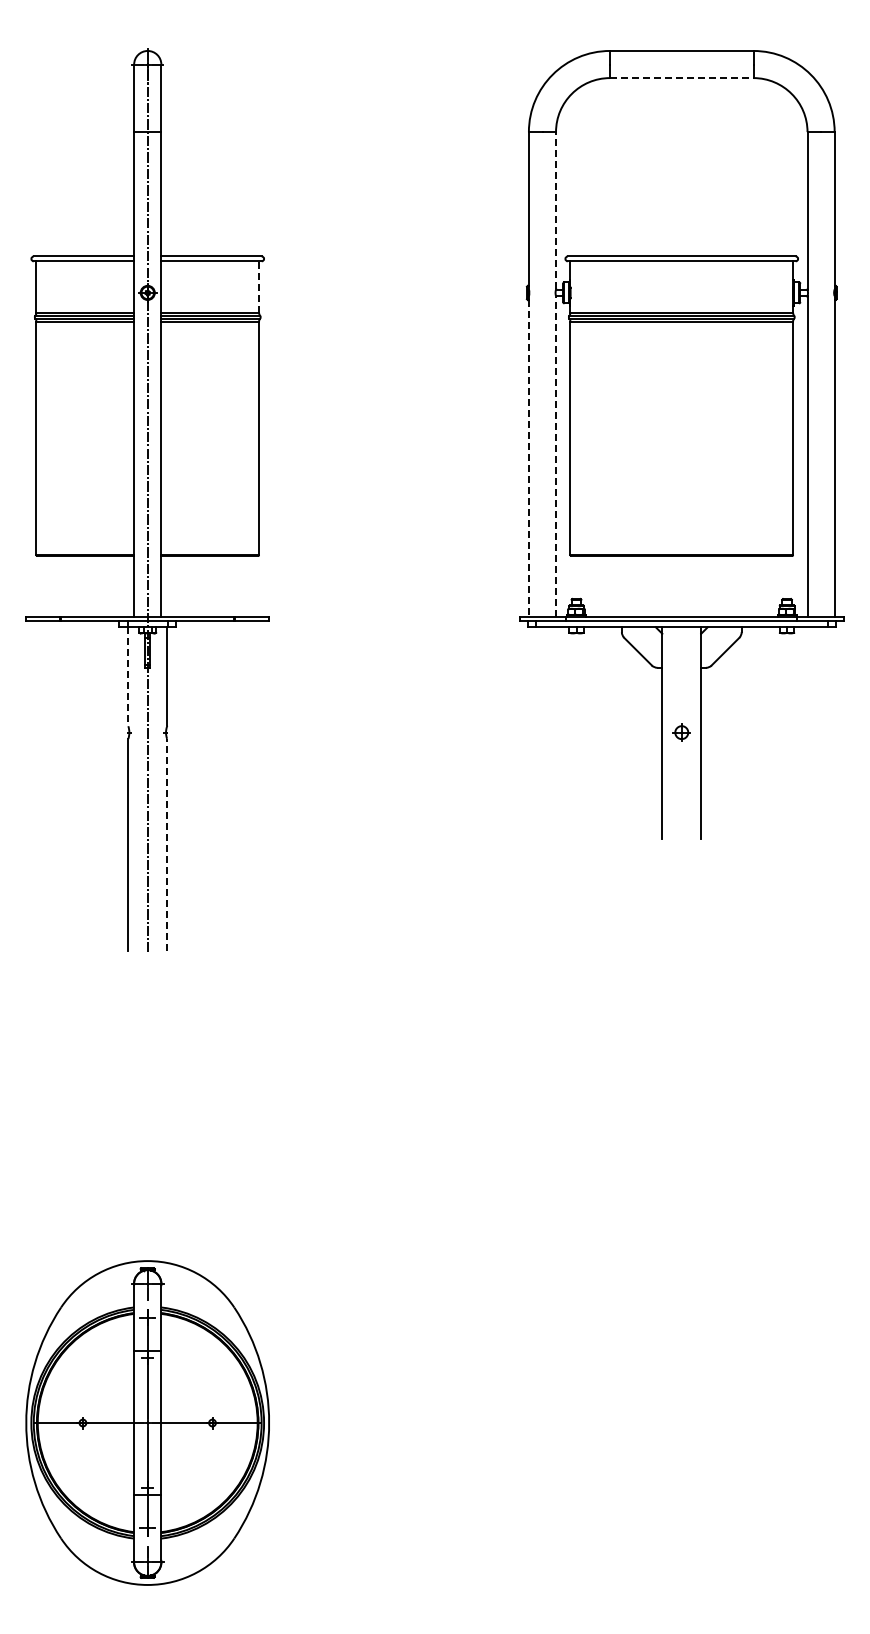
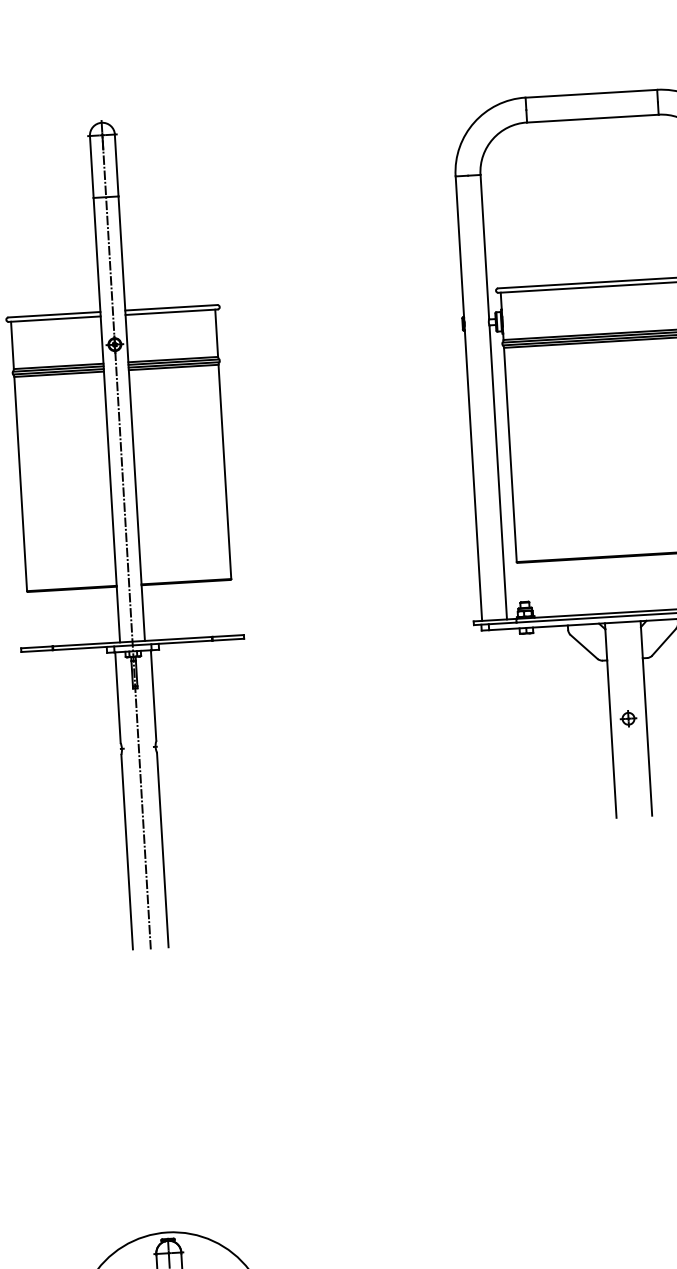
line: (681, 78) -> (592, 118), dashed -> solid
line: (556, 210) -> (485, 246), dashed -> solid
line: (259, 287) -> (217, 333), dashed -> solid
line: (556, 456) -> (498, 472), dashed -> solid
line: (528, 458) -> (473, 475), dashed -> solid
line: (128, 677) -> (118, 698), dashed -> solid
line: (167, 844) -> (163, 849), dashed -> solid

